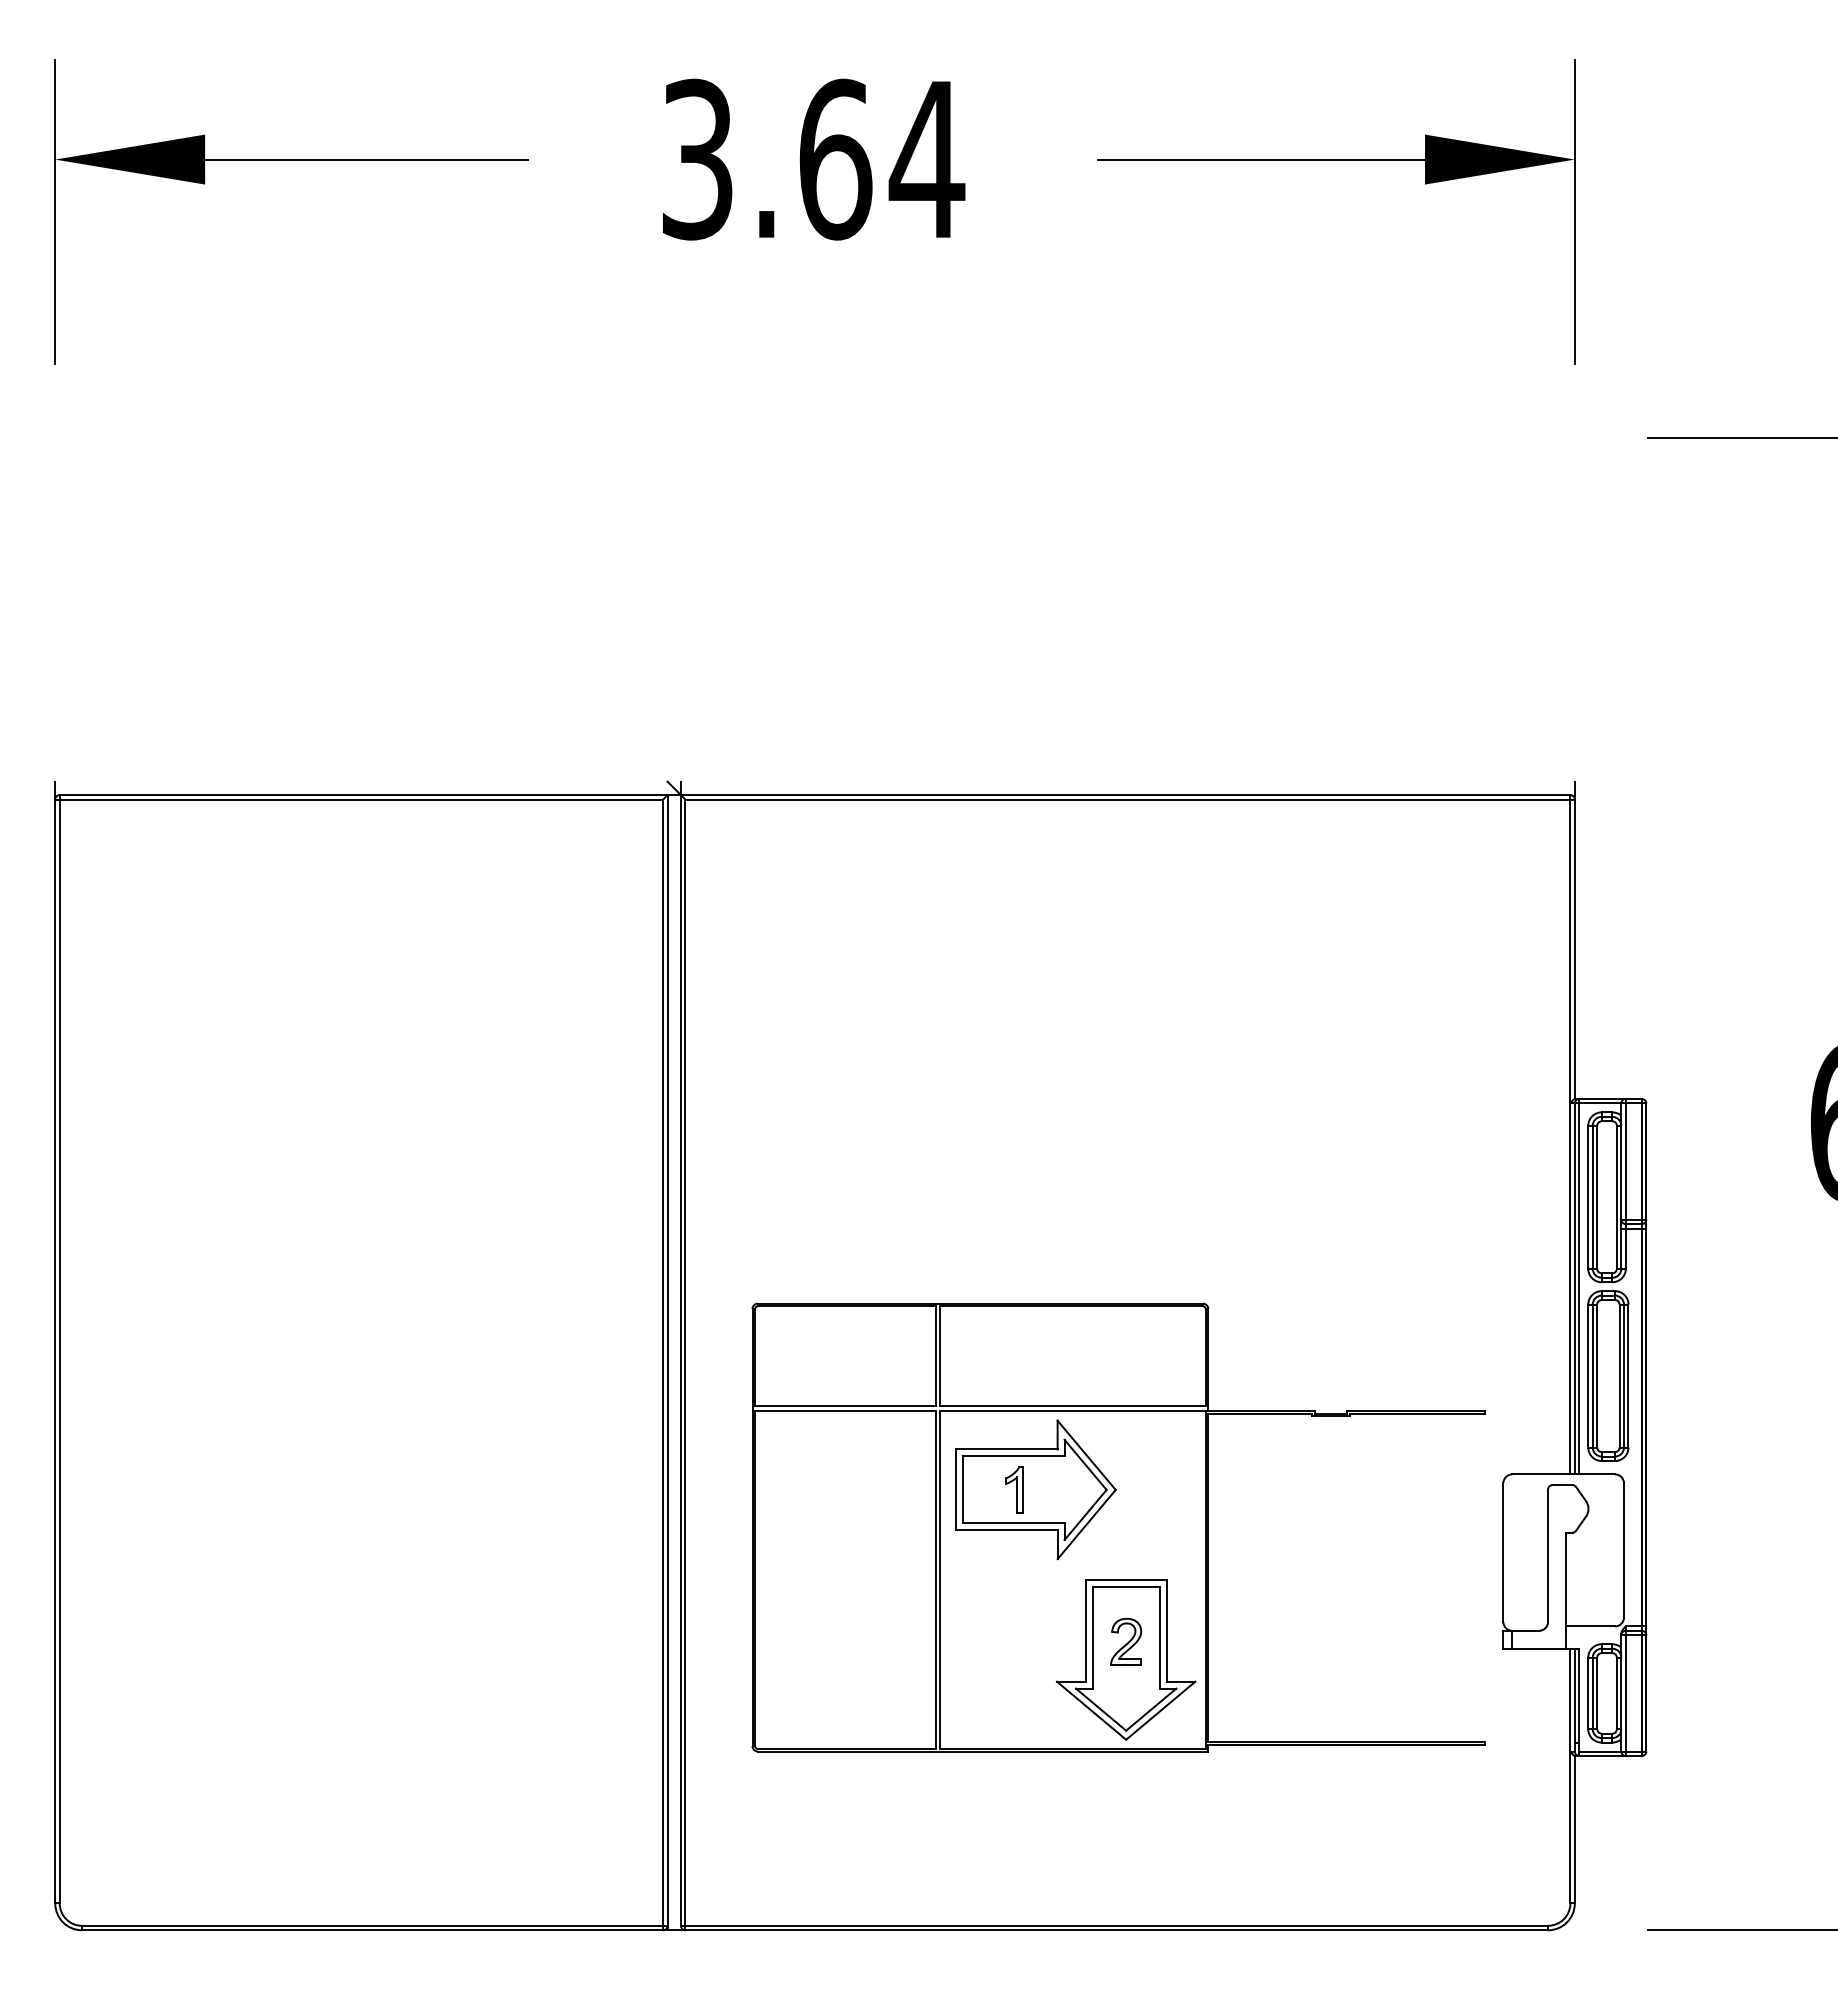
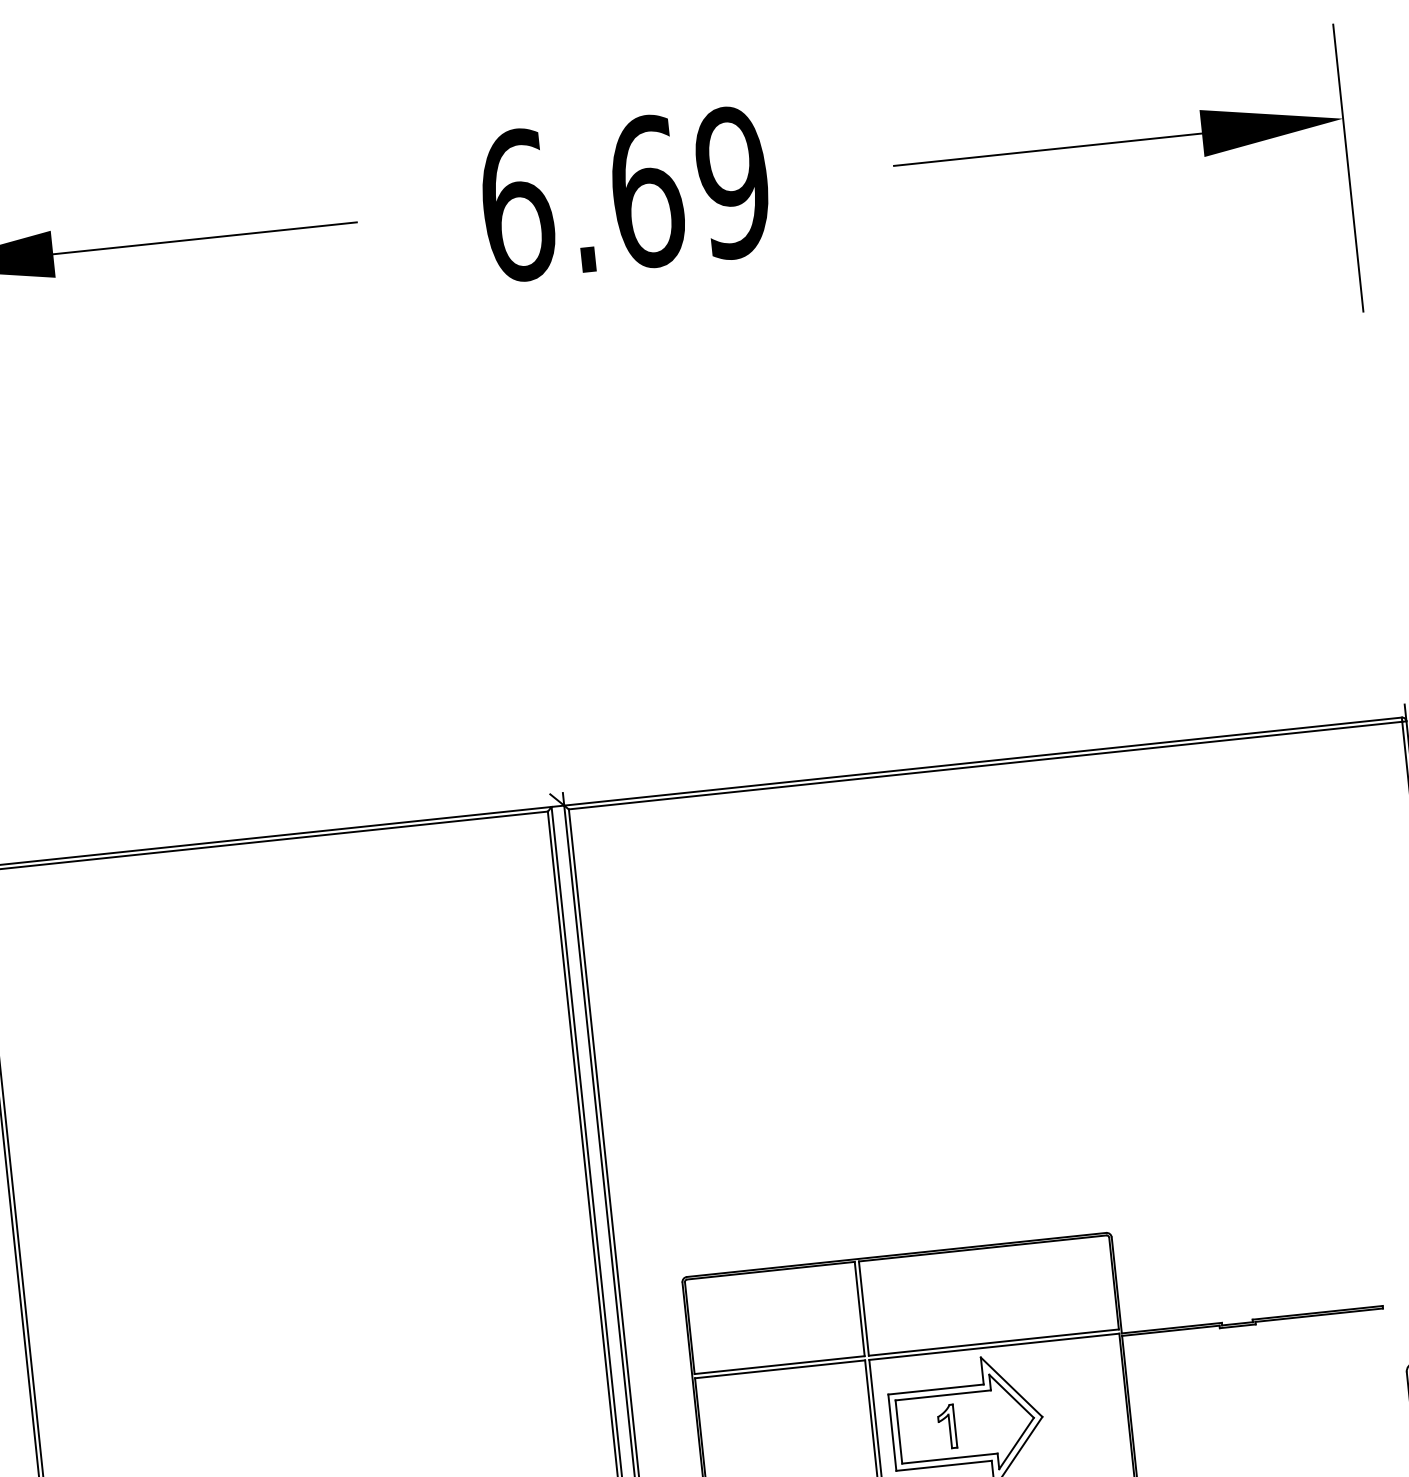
text: (813, 159) -> (626, 193), 3.64 -> 6.69

